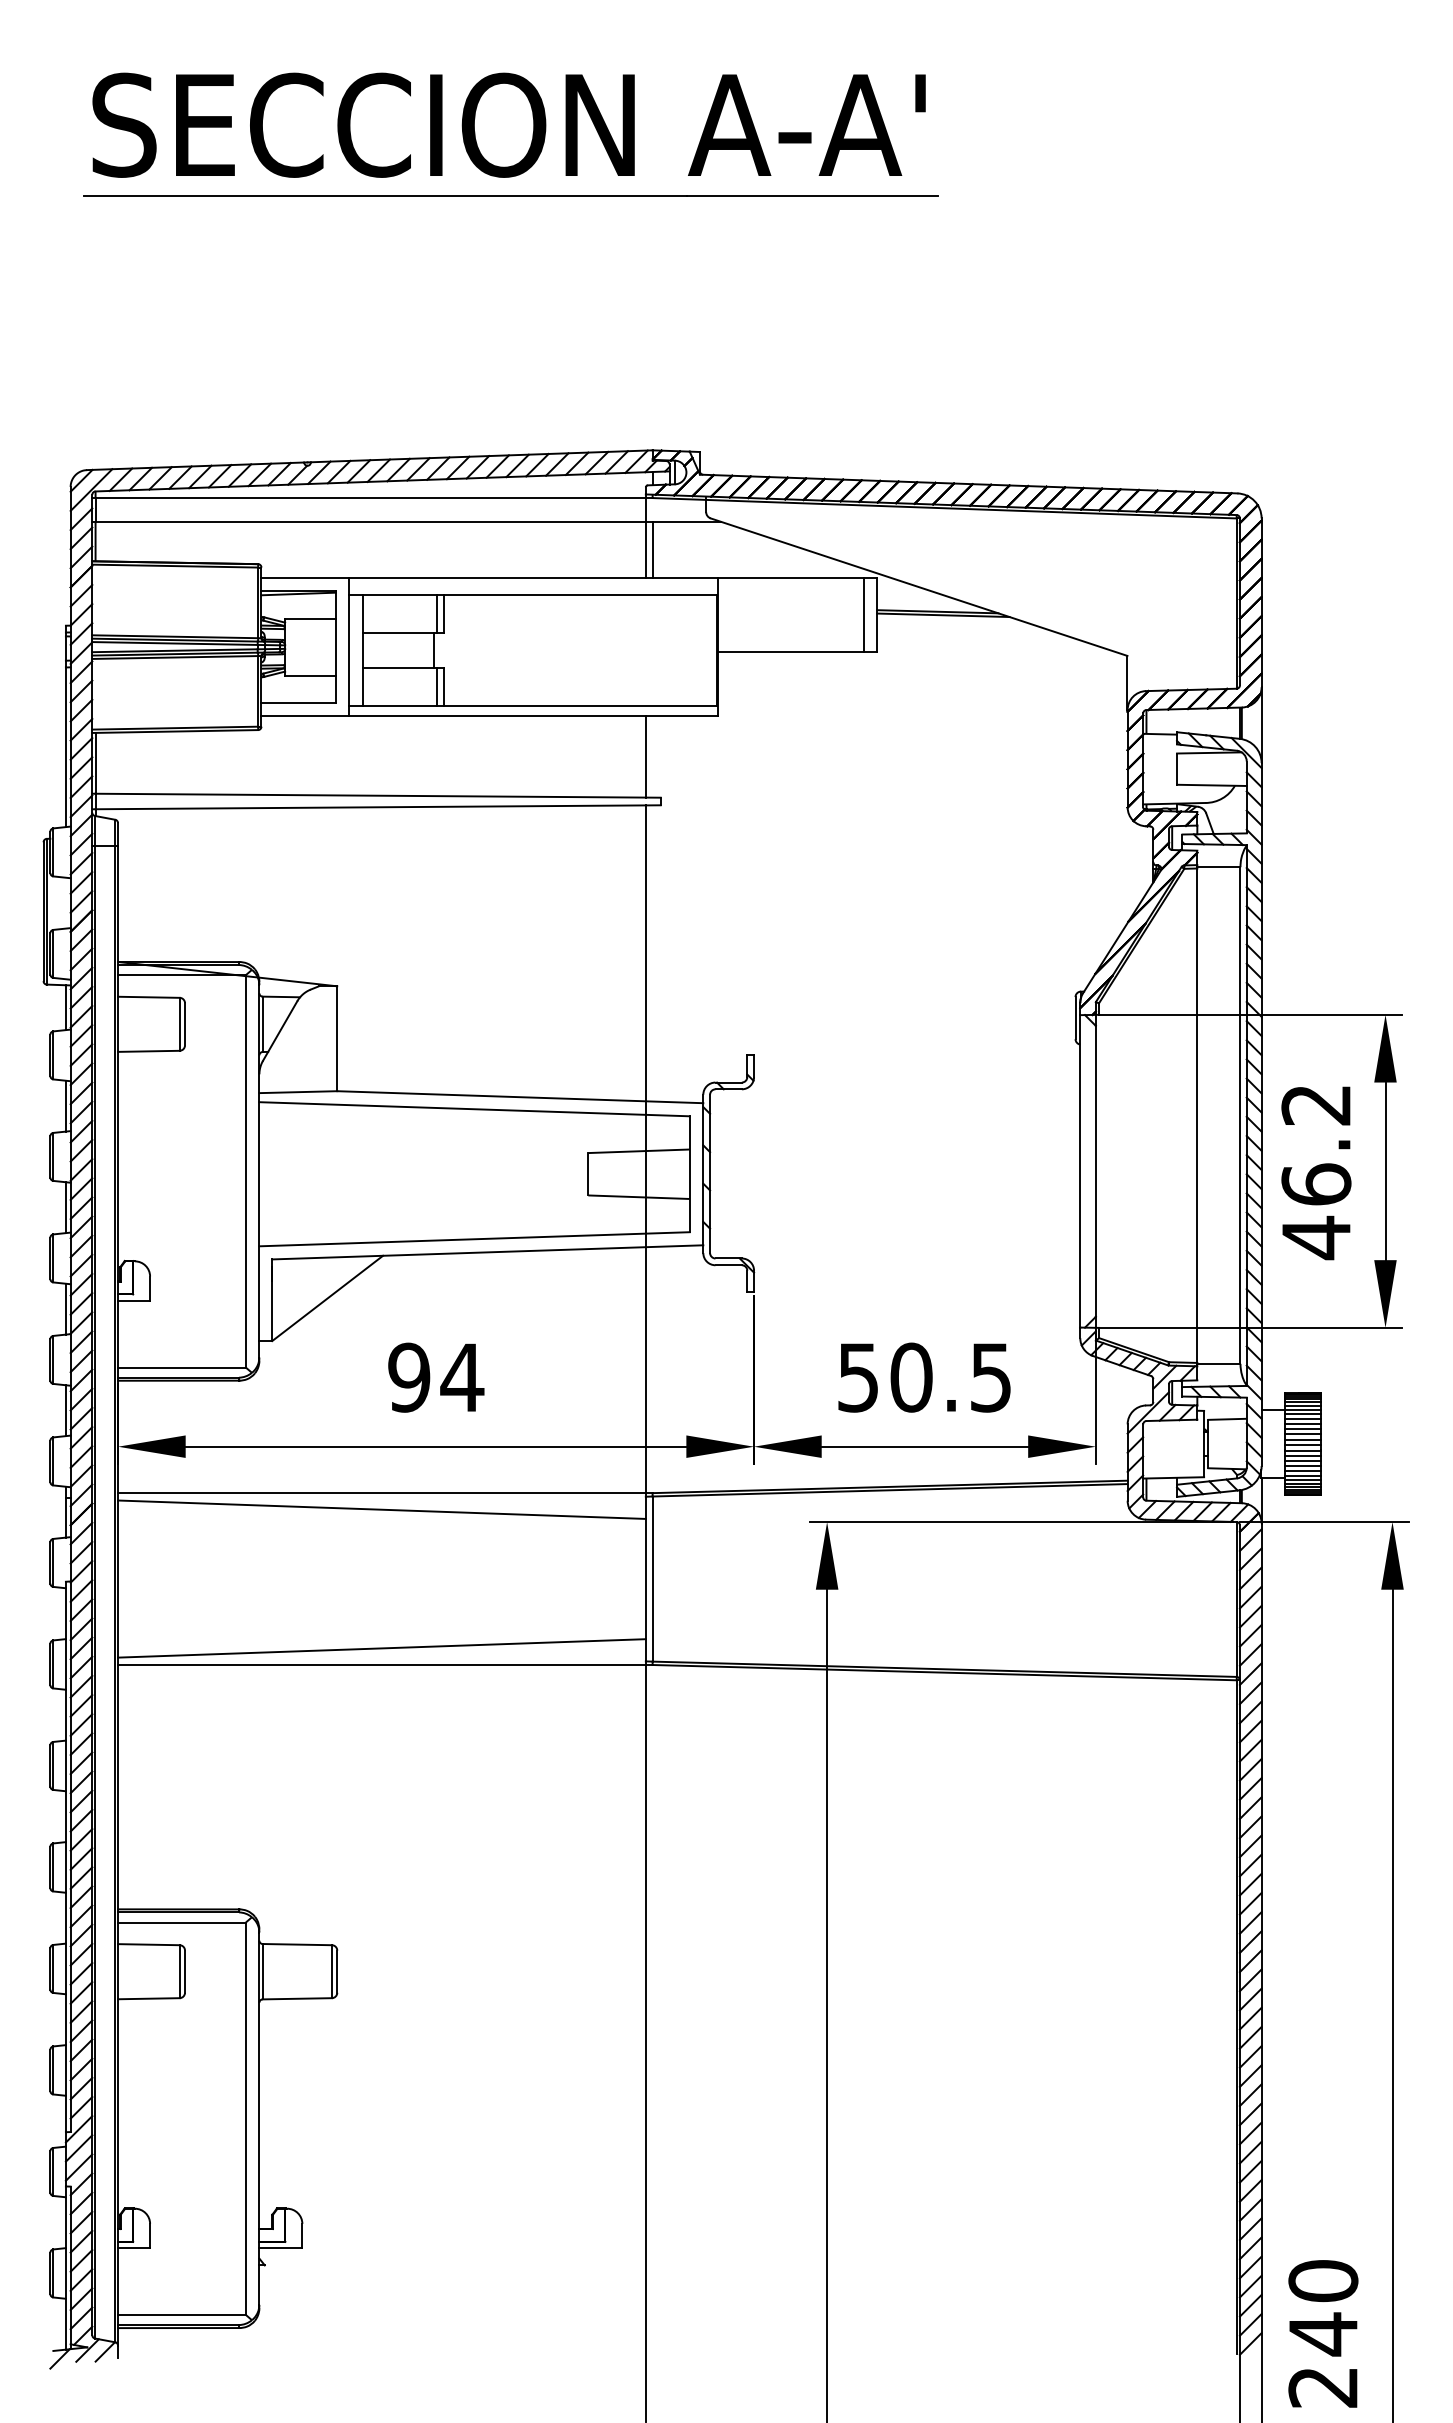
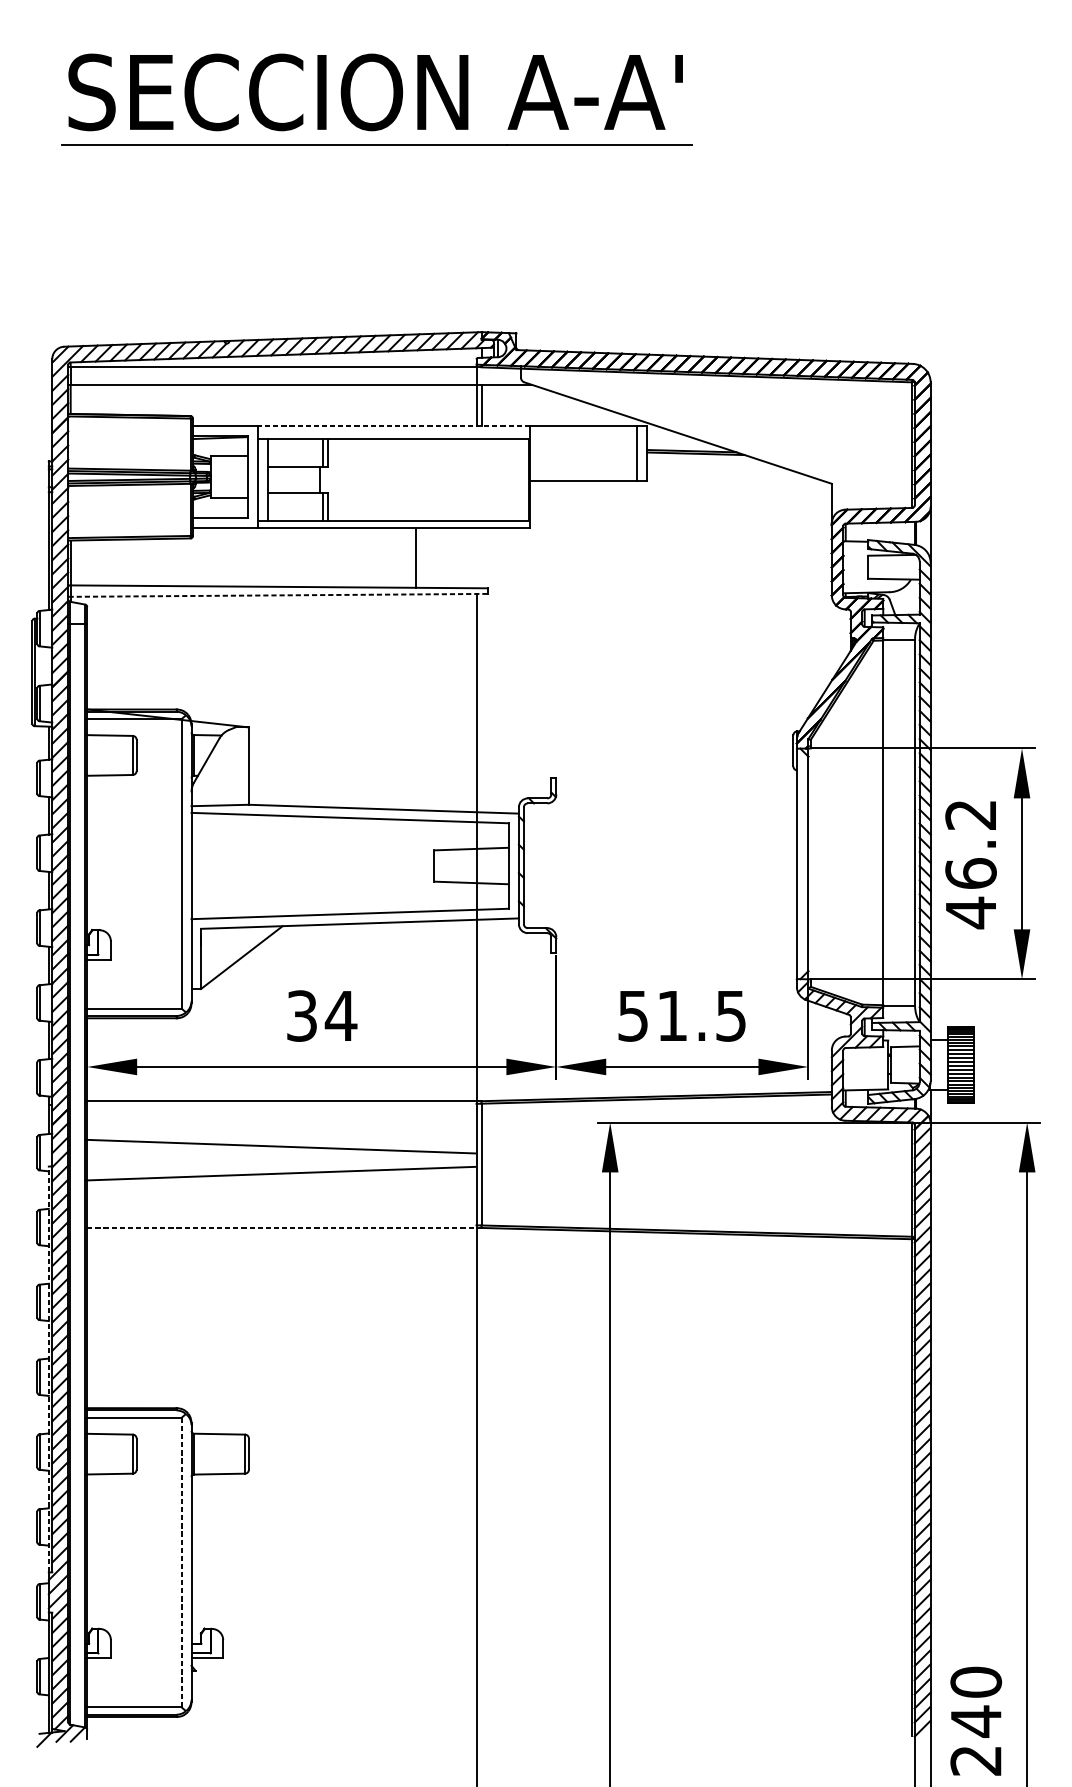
line: (533, 577) -> (393, 425), solid -> dashed
line: (645, 756) -> (415, 557), moved
line: (378, 807) -> (279, 595), solid -> dashed
text: (409, 1377) -> (302, 1015), 94 -> 34
text: (911, 1377) -> (672, 1015), 50.5 -> 51.5
line: (381, 1509) -> (280, 1146), moved
line: (381, 1648) -> (280, 1173), moved
line: (381, 1665) -> (281, 1228), solid -> dashed
line: (65, 1856) -> (48, 1369), solid -> dashed
line: (245, 2119) -> (181, 1563), solid -> dashed

